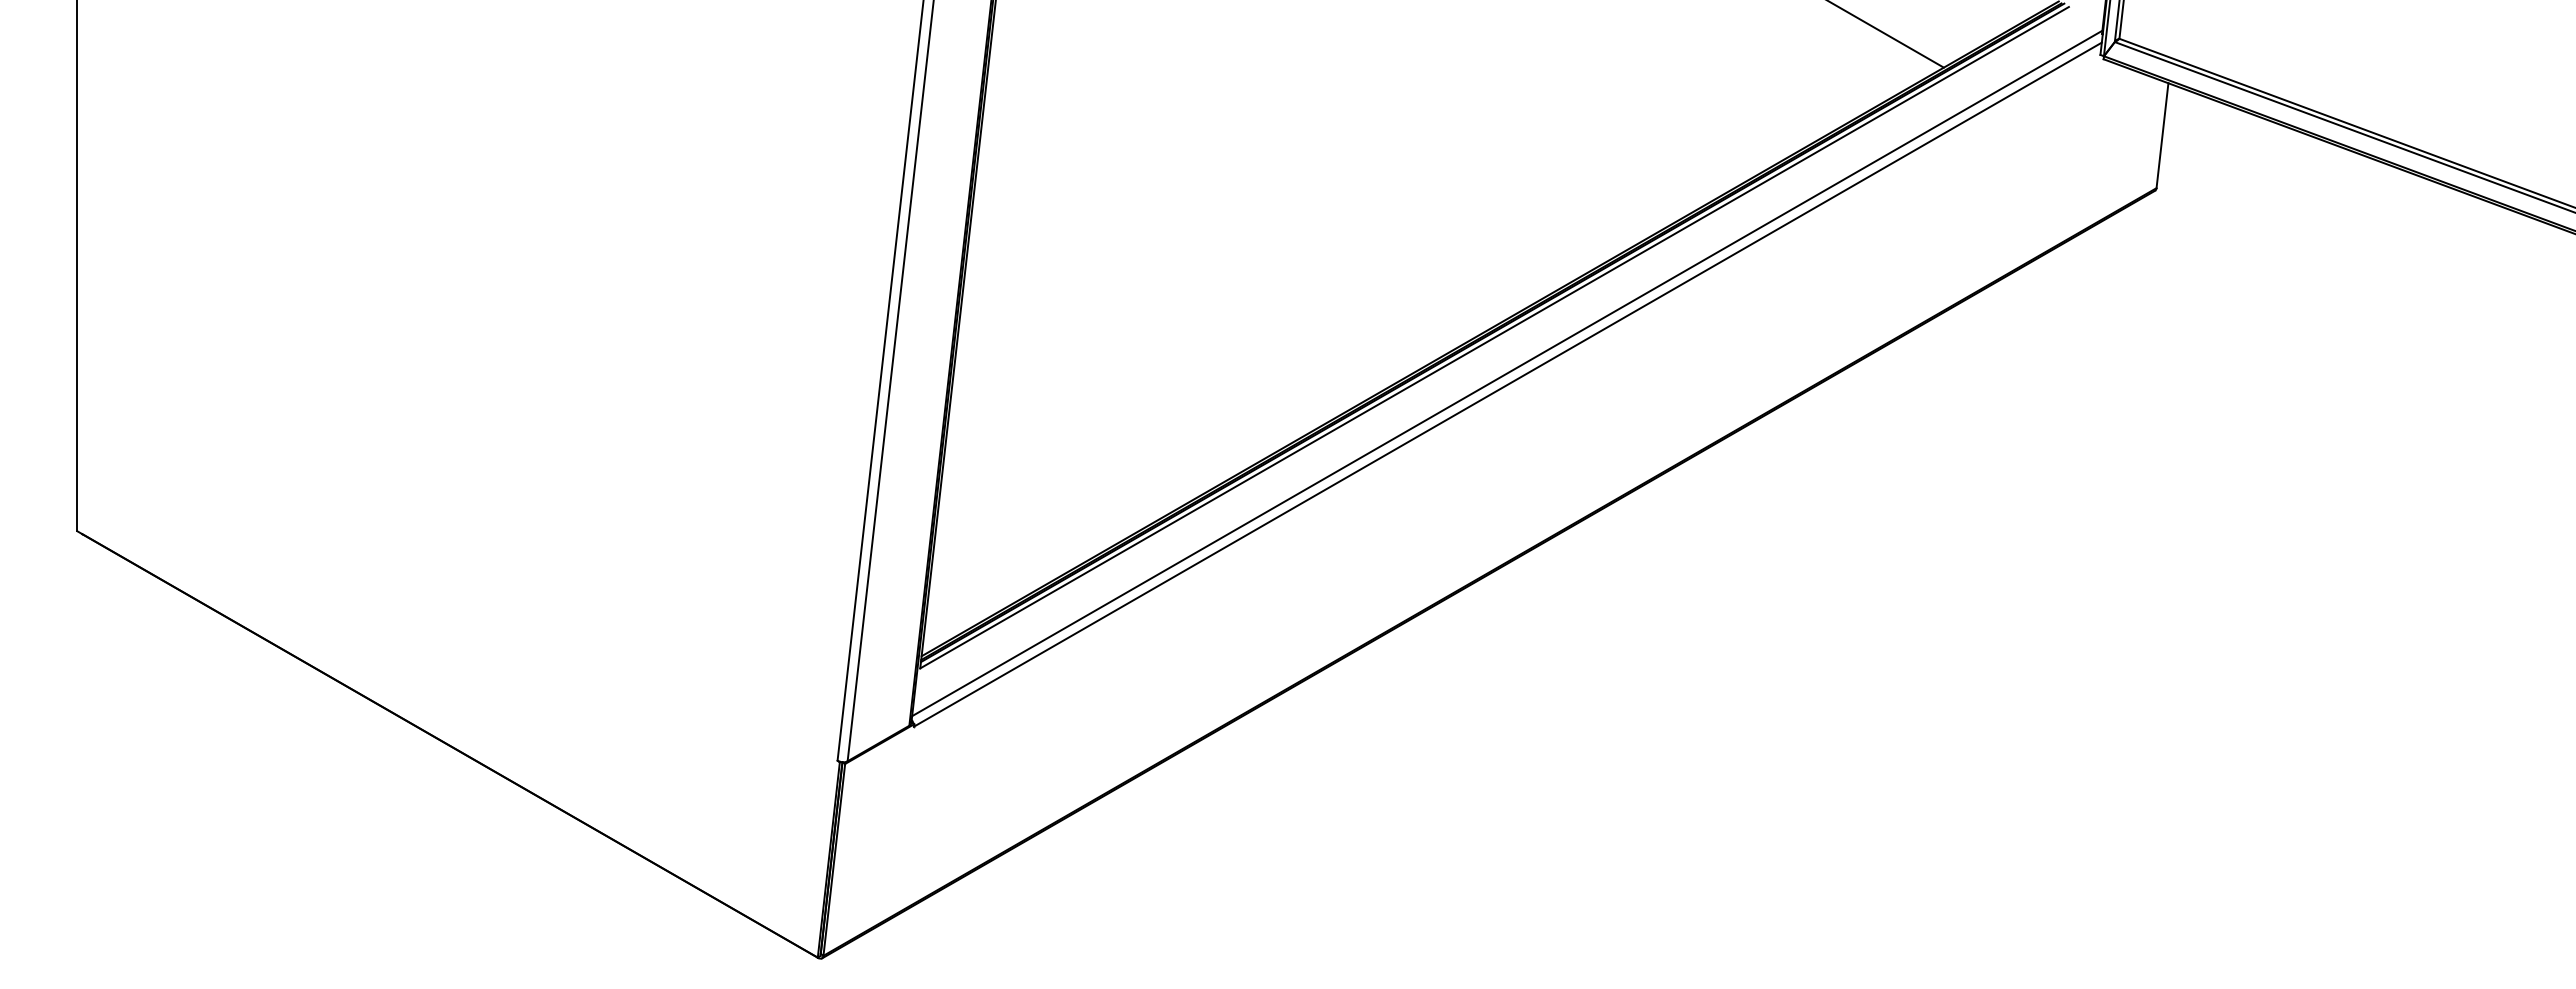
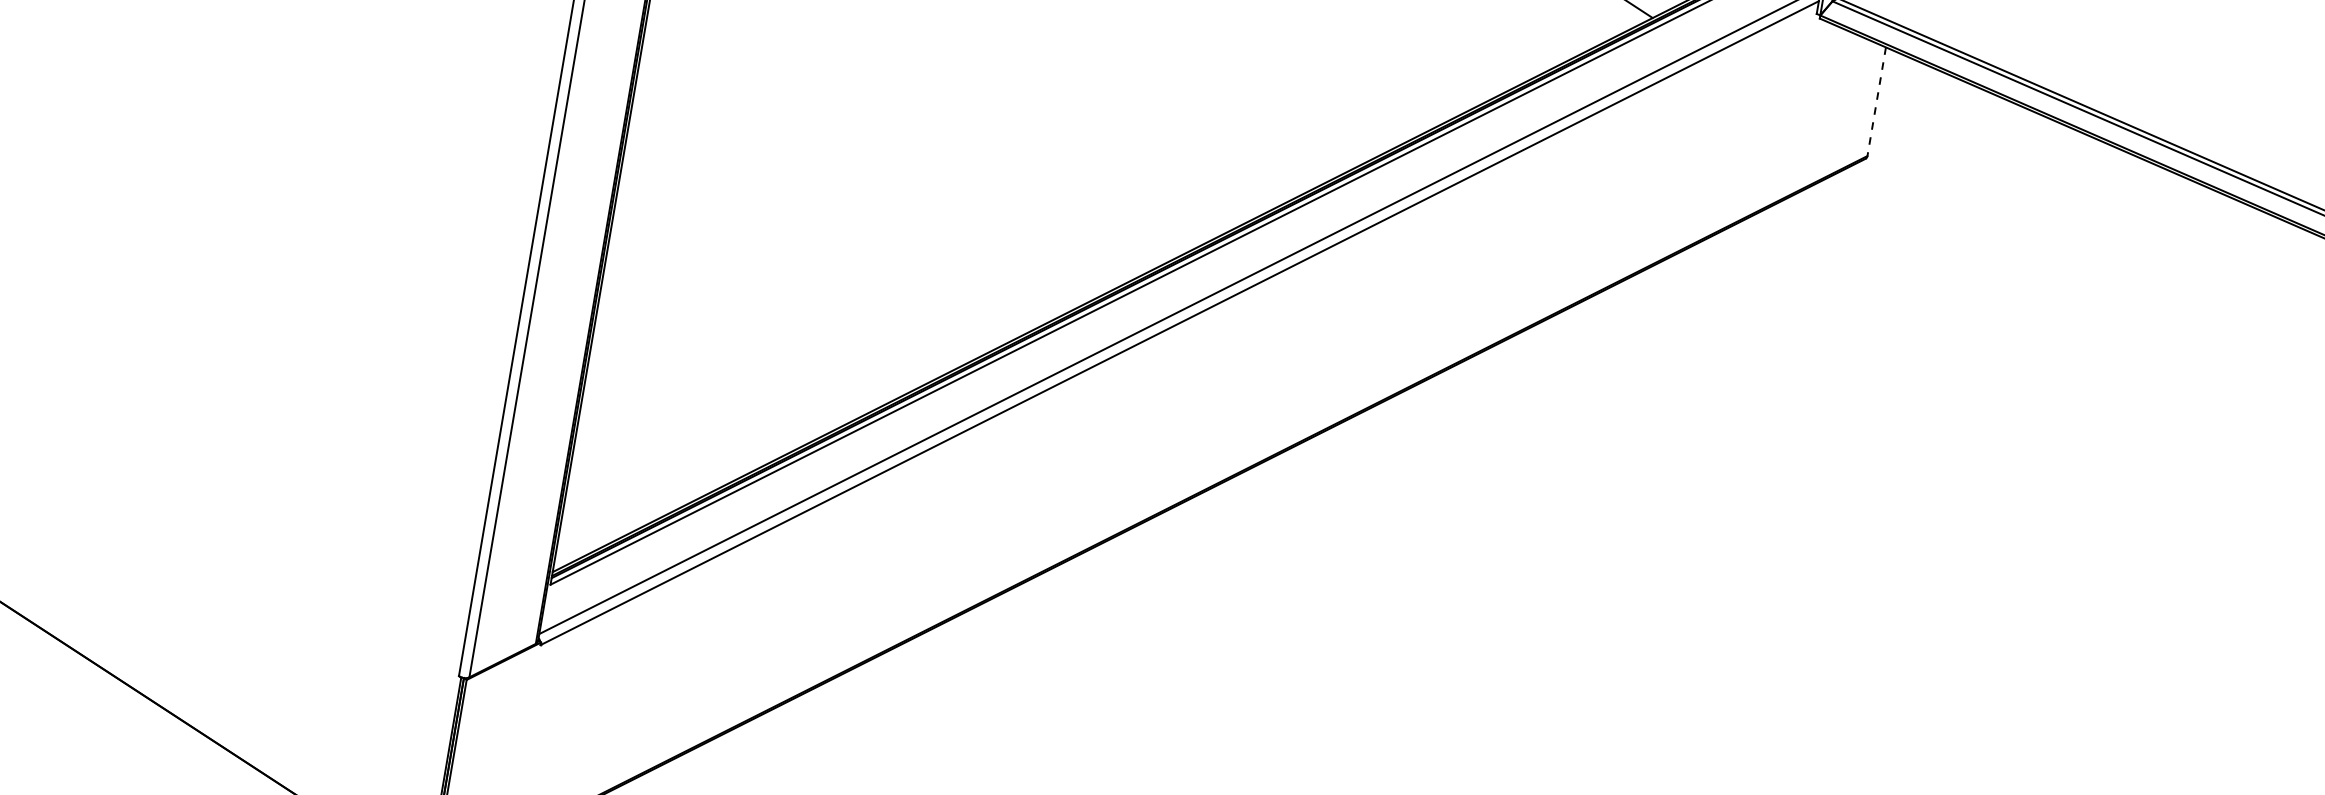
line: (2162, 135) -> (1876, 101), solid -> dashed

